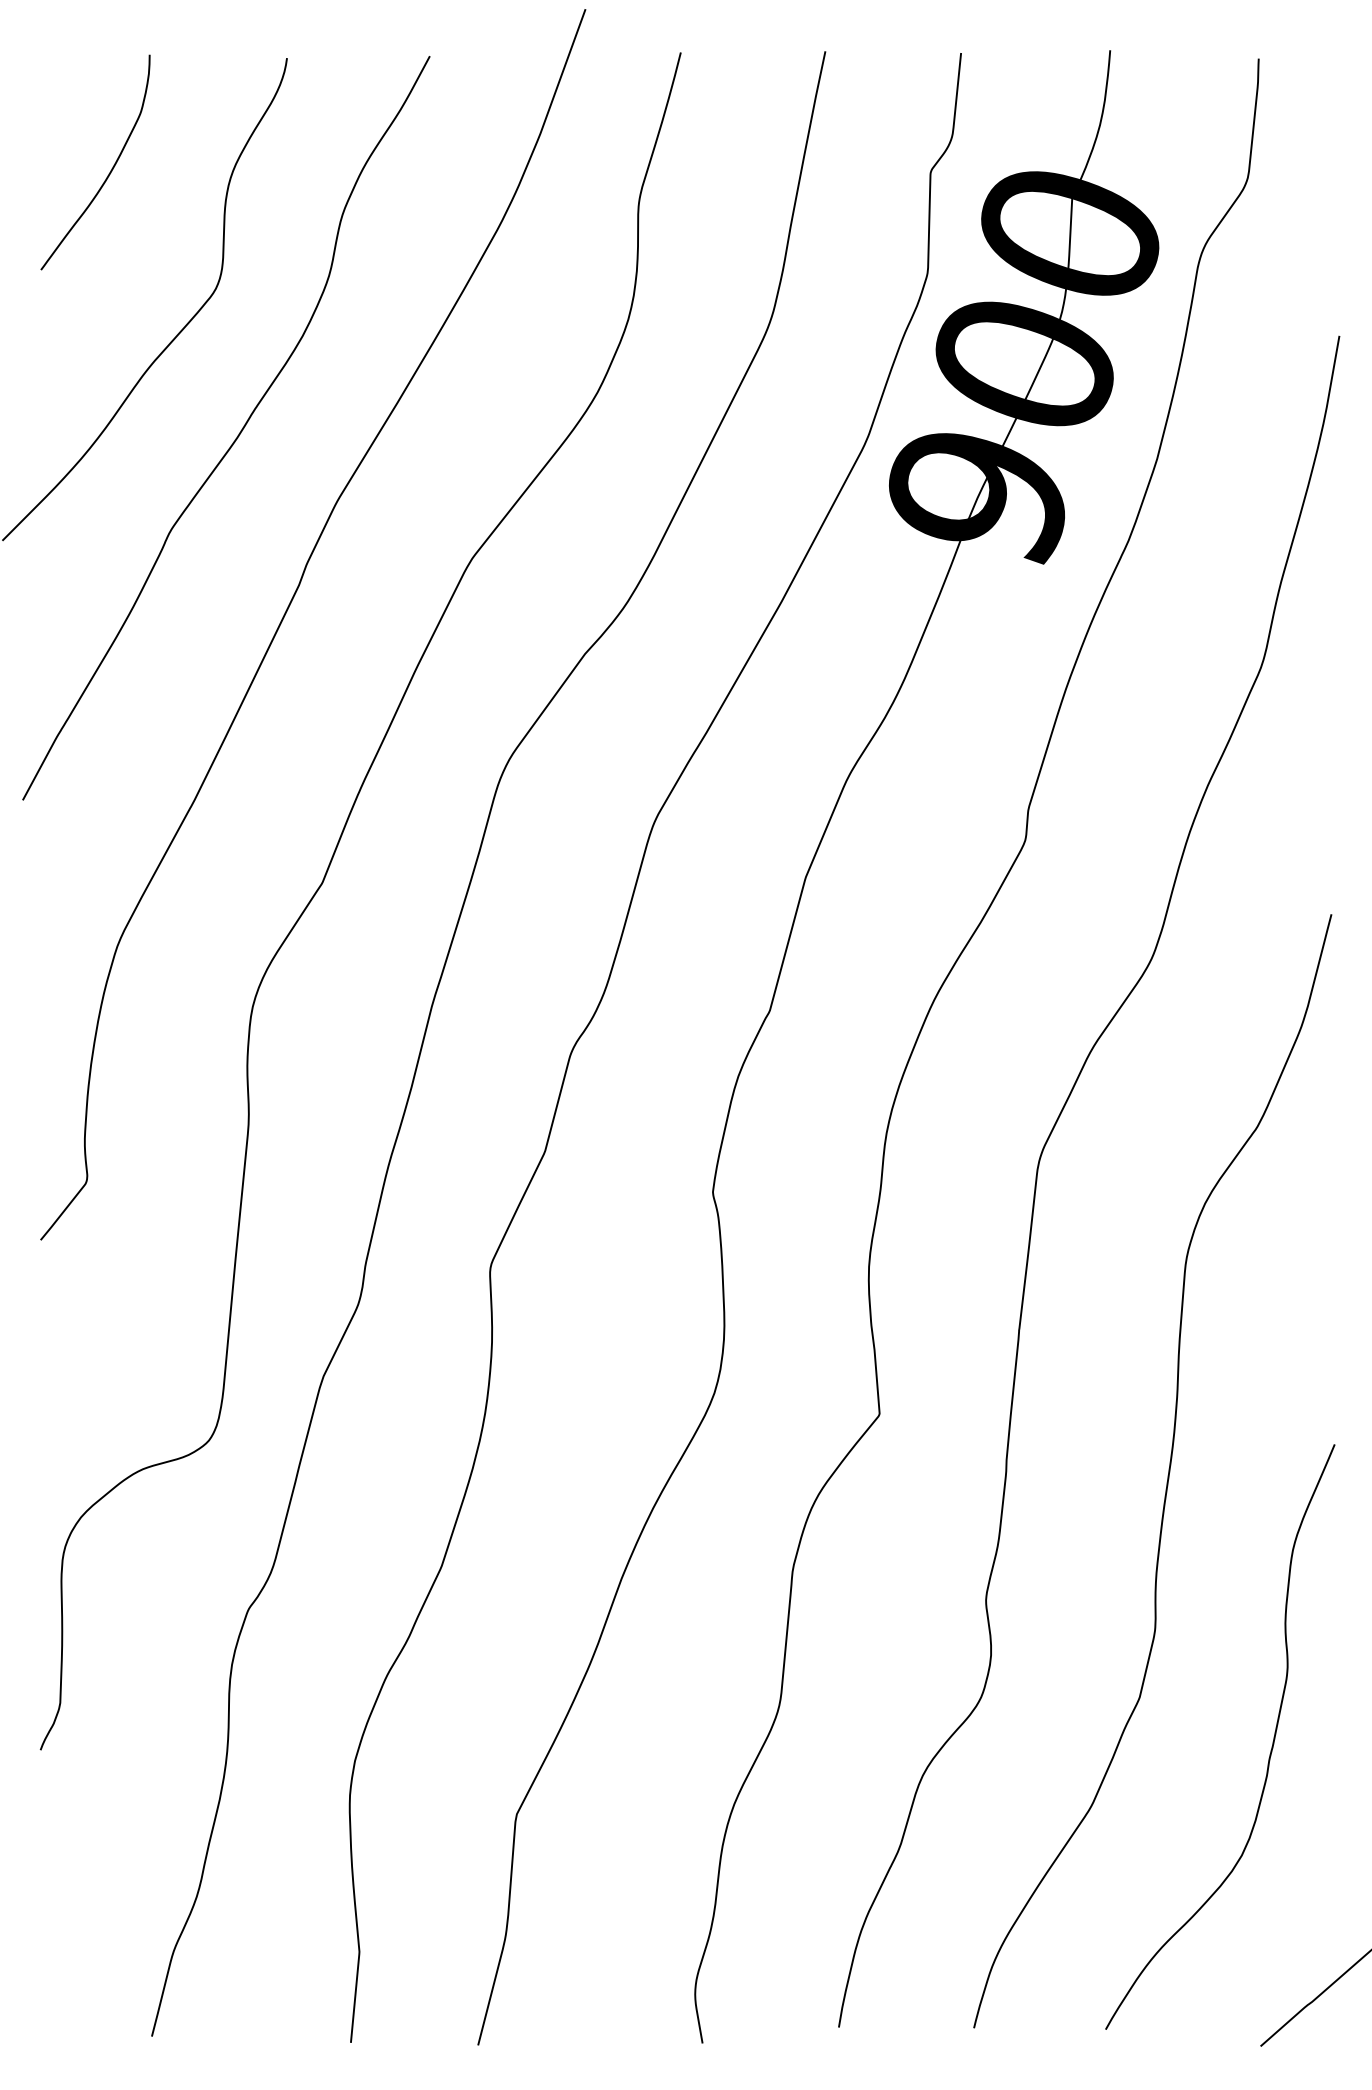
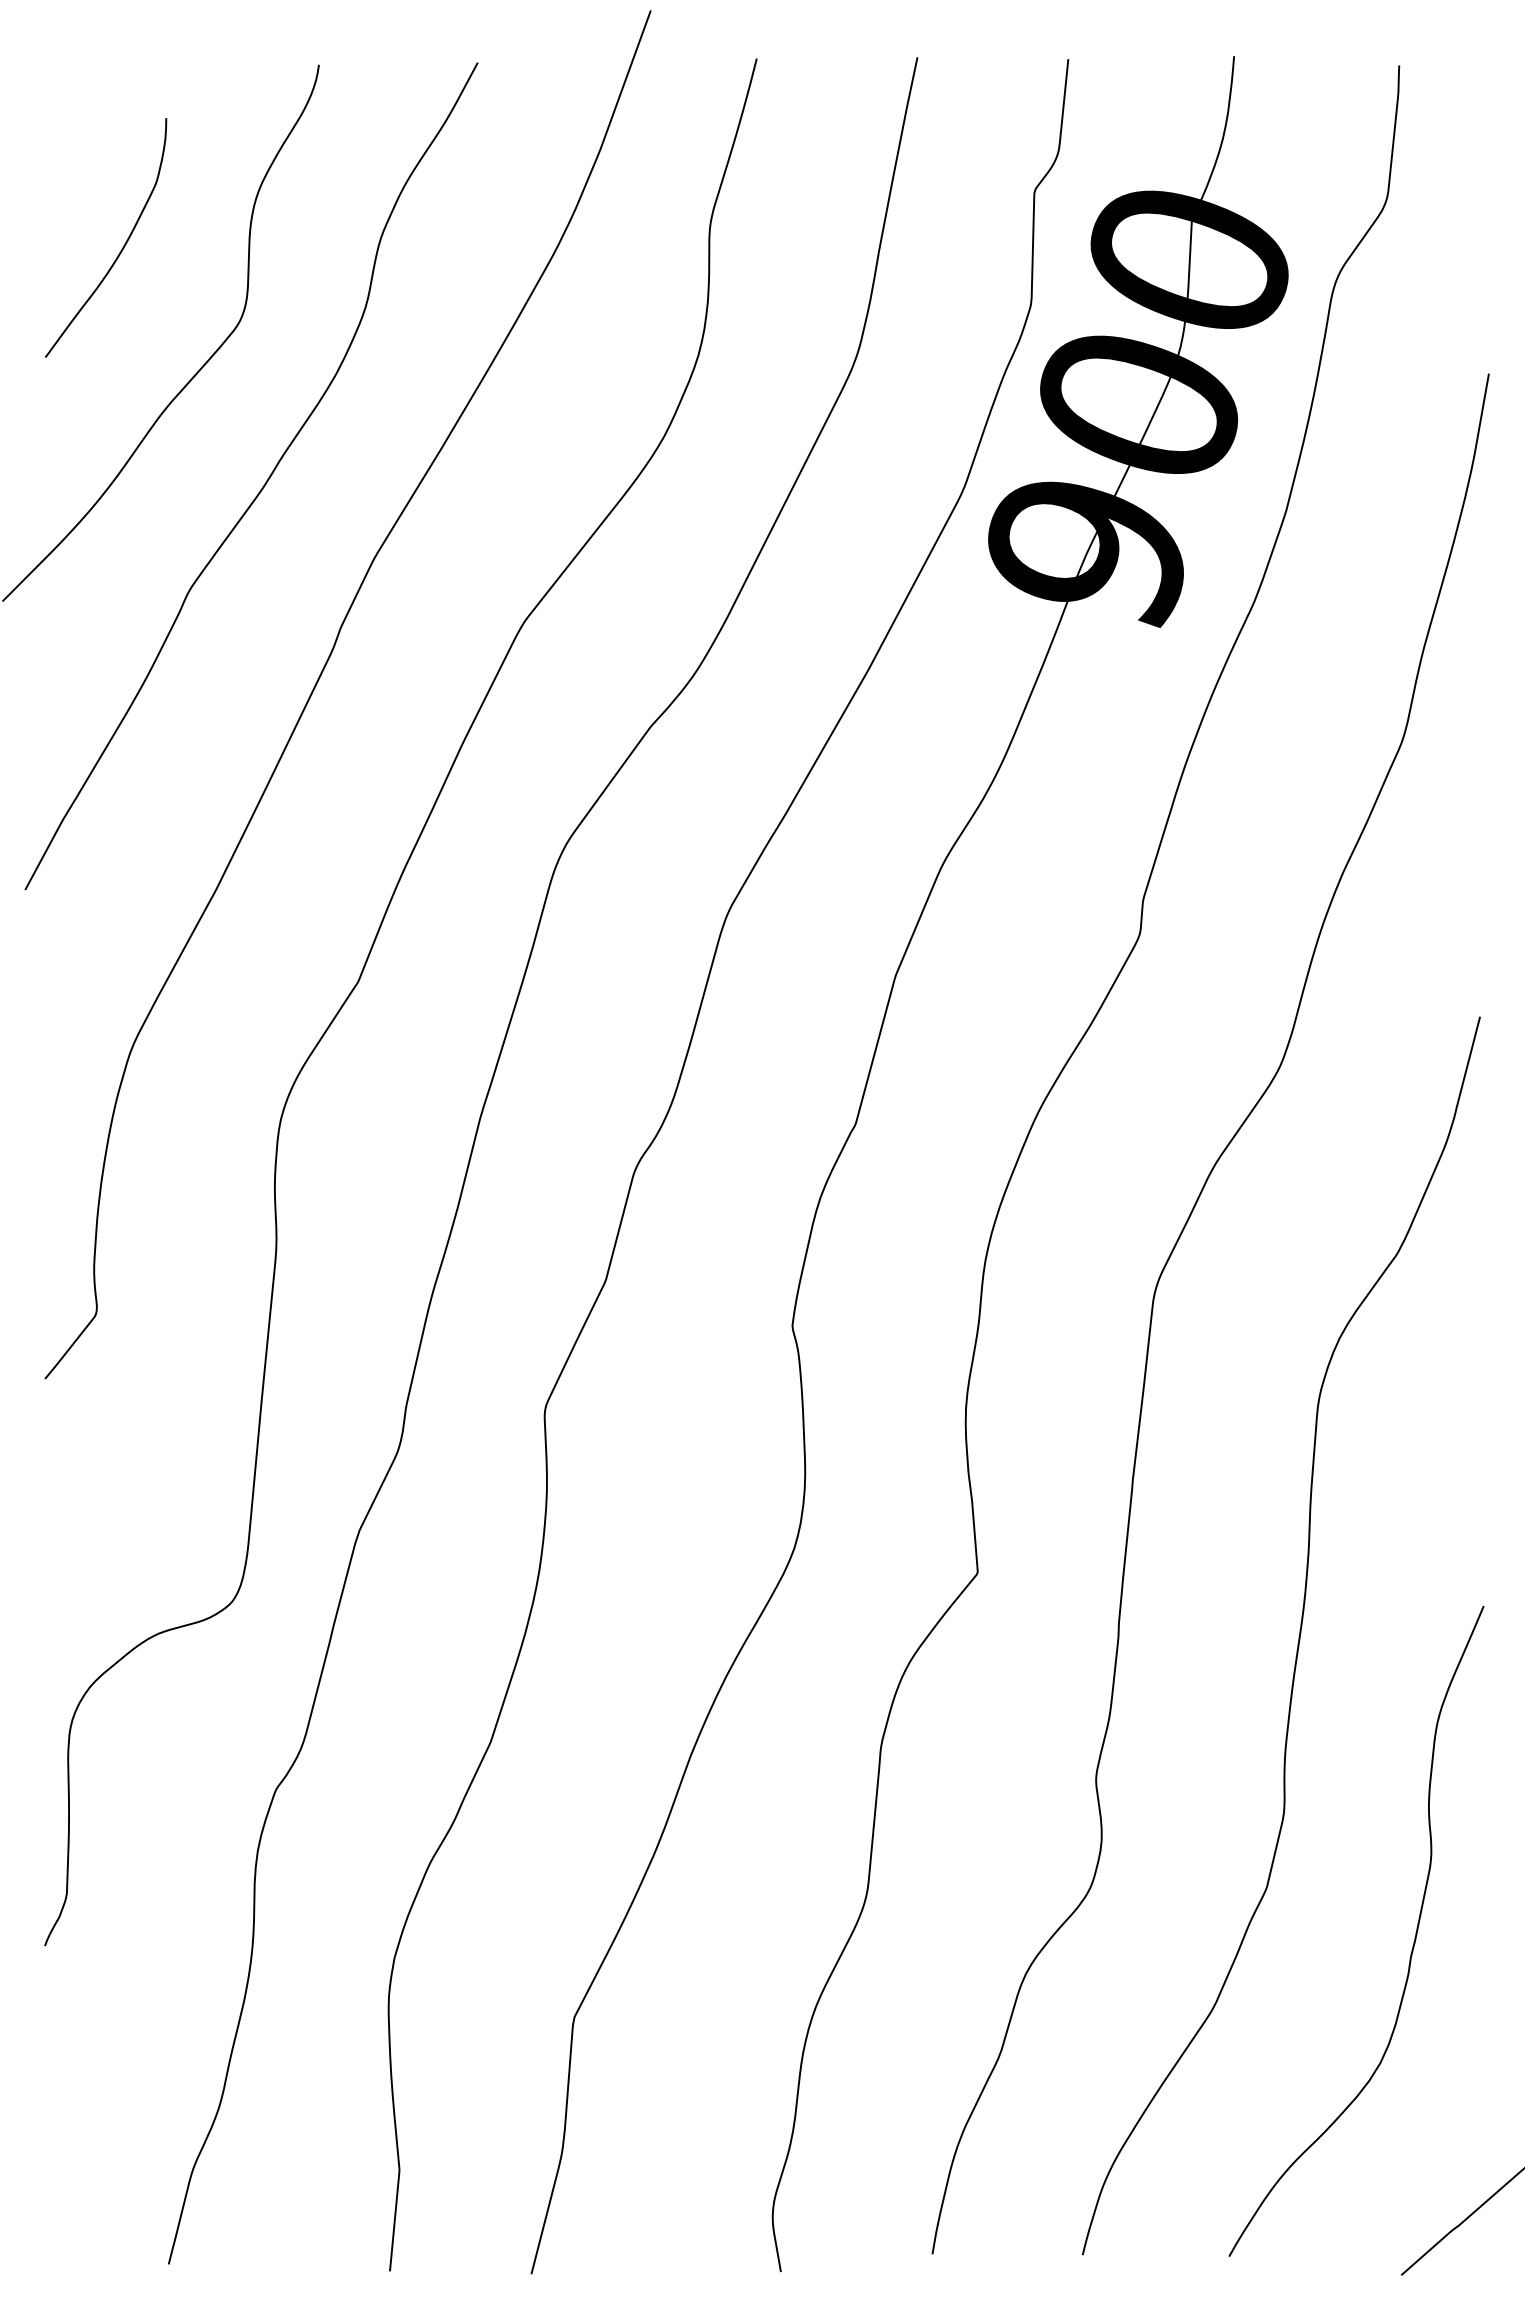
curve: (111, 169) -> (123, 245), moved

